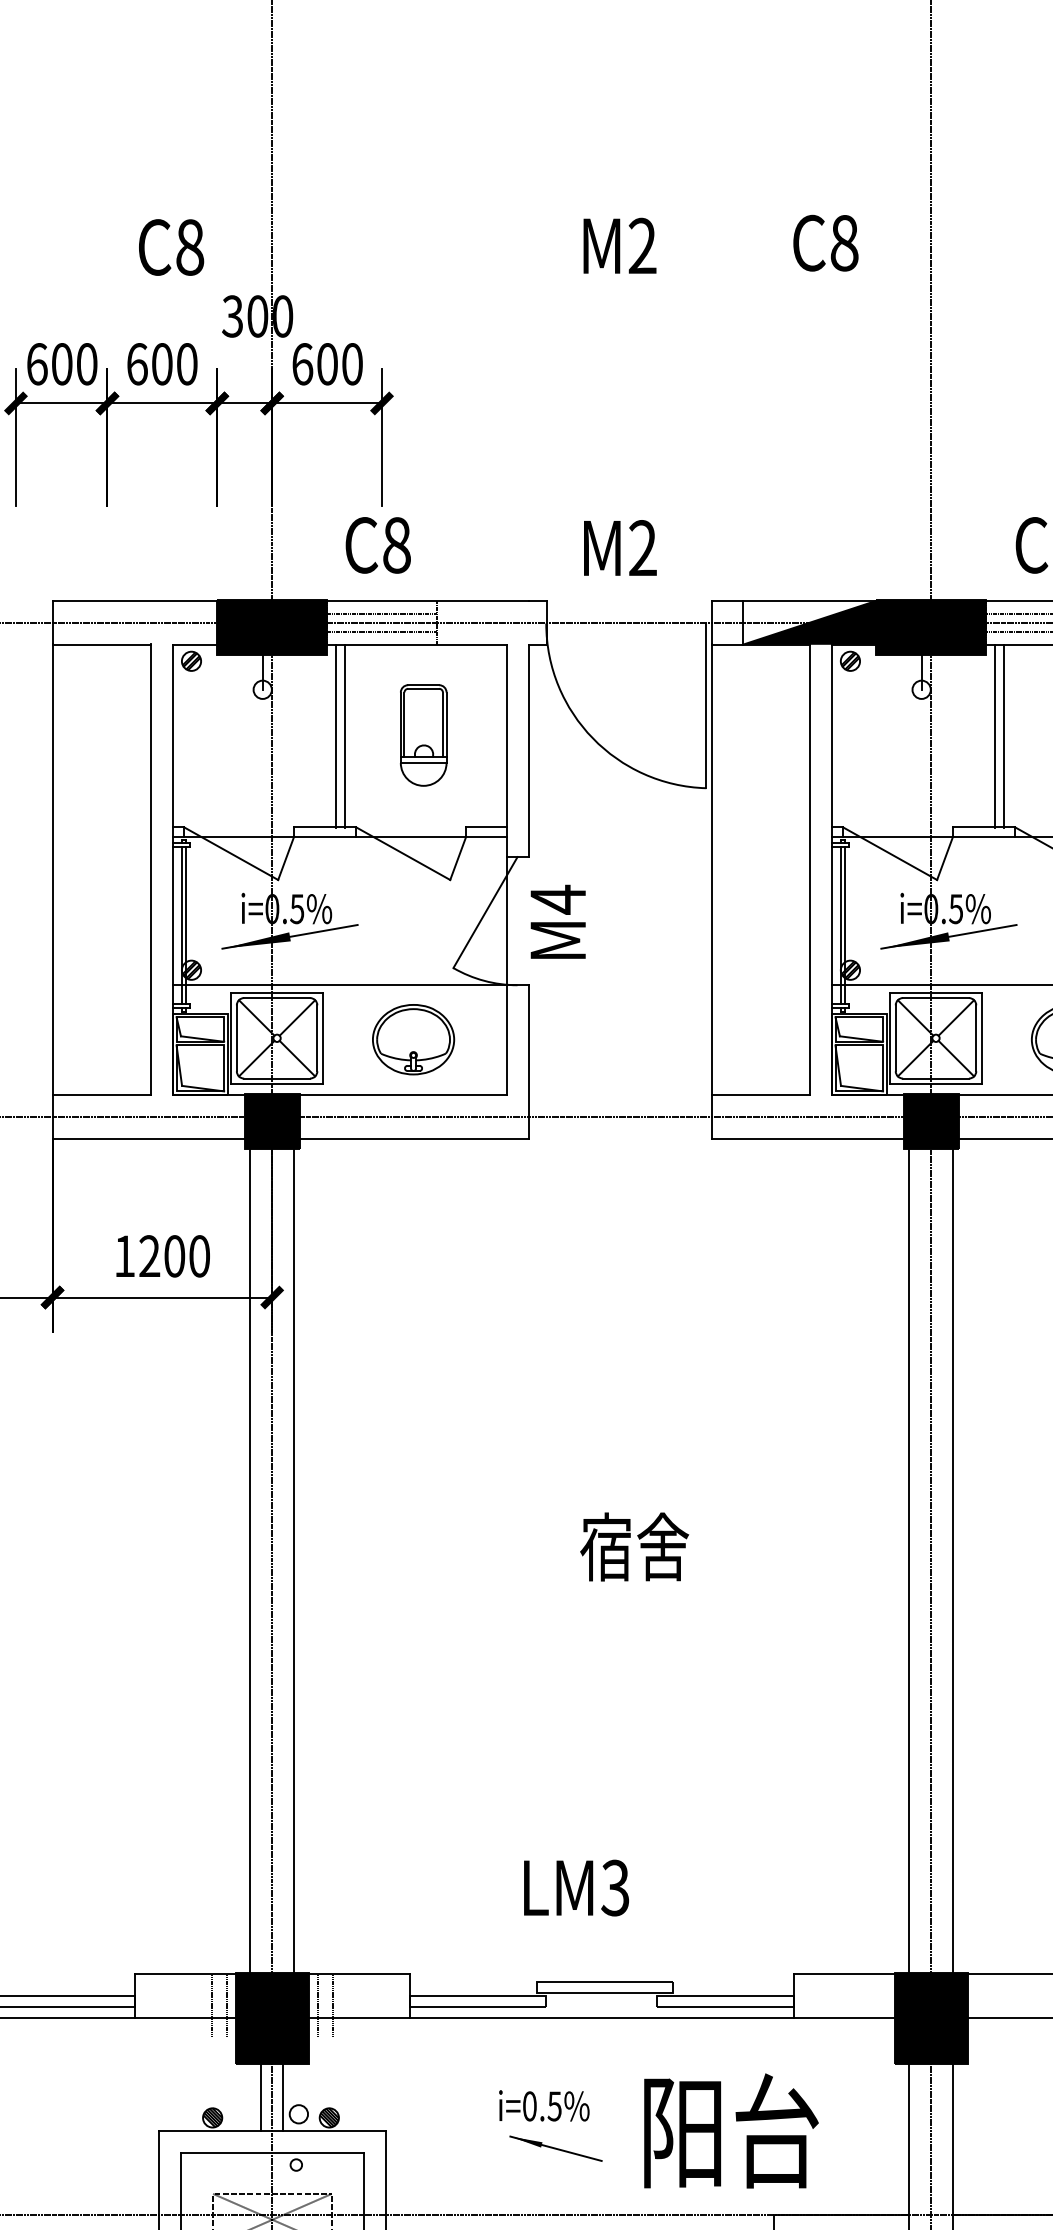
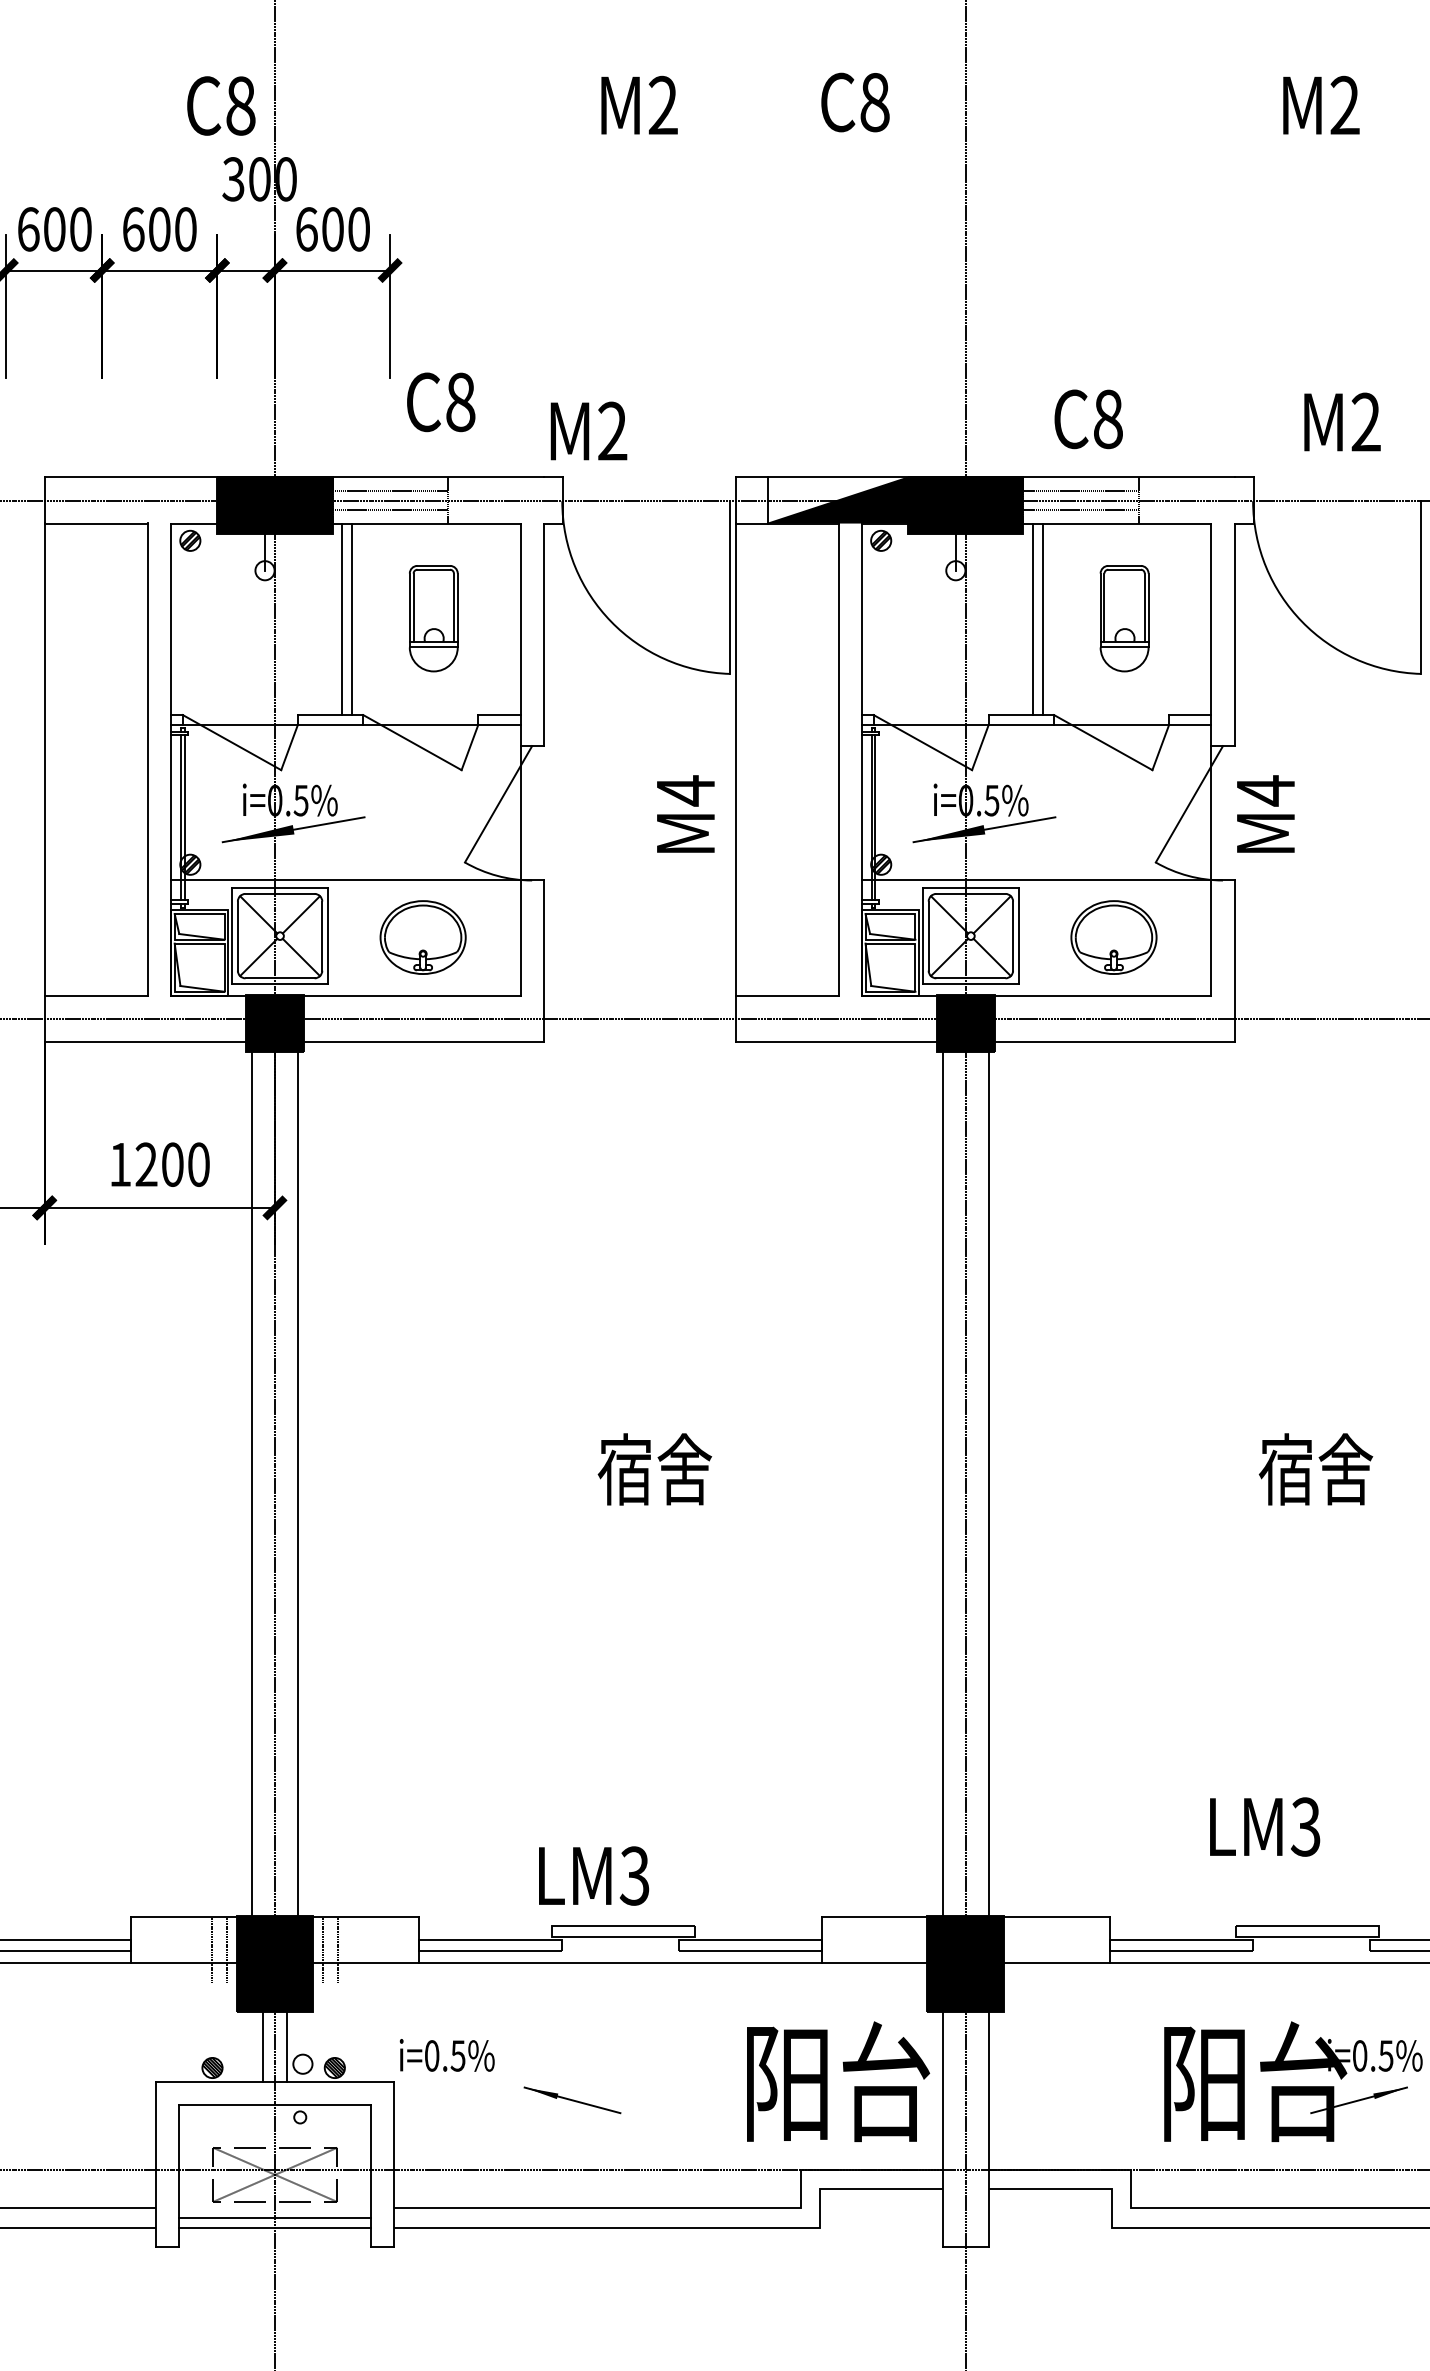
text: (171, 247) -> (221, 105), moved
text: (378, 545) -> (441, 402), moved
text: (619, 547) -> (588, 430), moved
text: (557, 921) -> (685, 813), moved
text: (576, 1887) -> (594, 1875), moved
text: (543, 2105) -> (446, 2055), moved
text: (731, 2130) -> (838, 2081), moved

